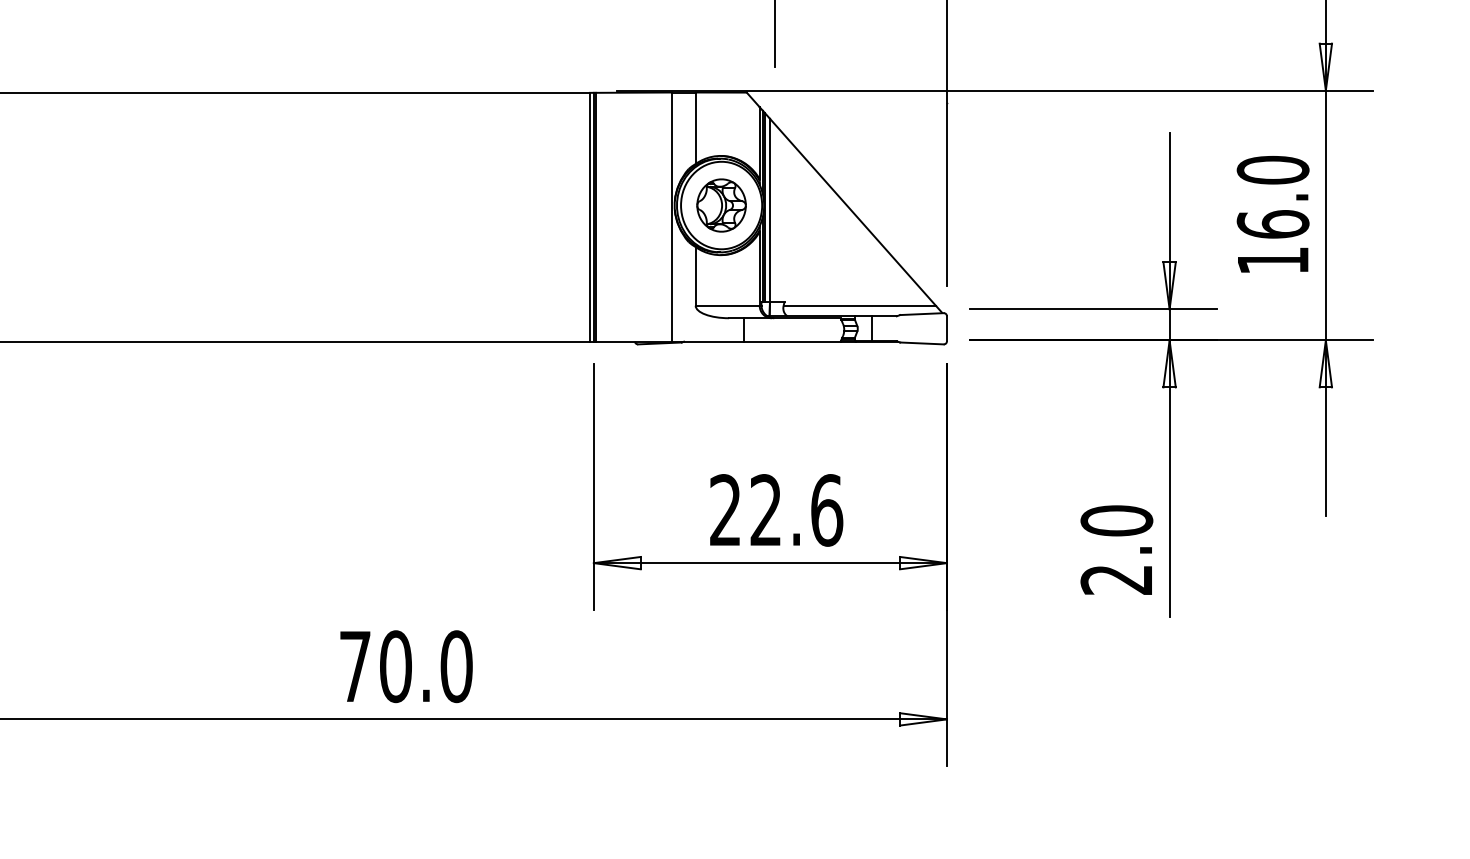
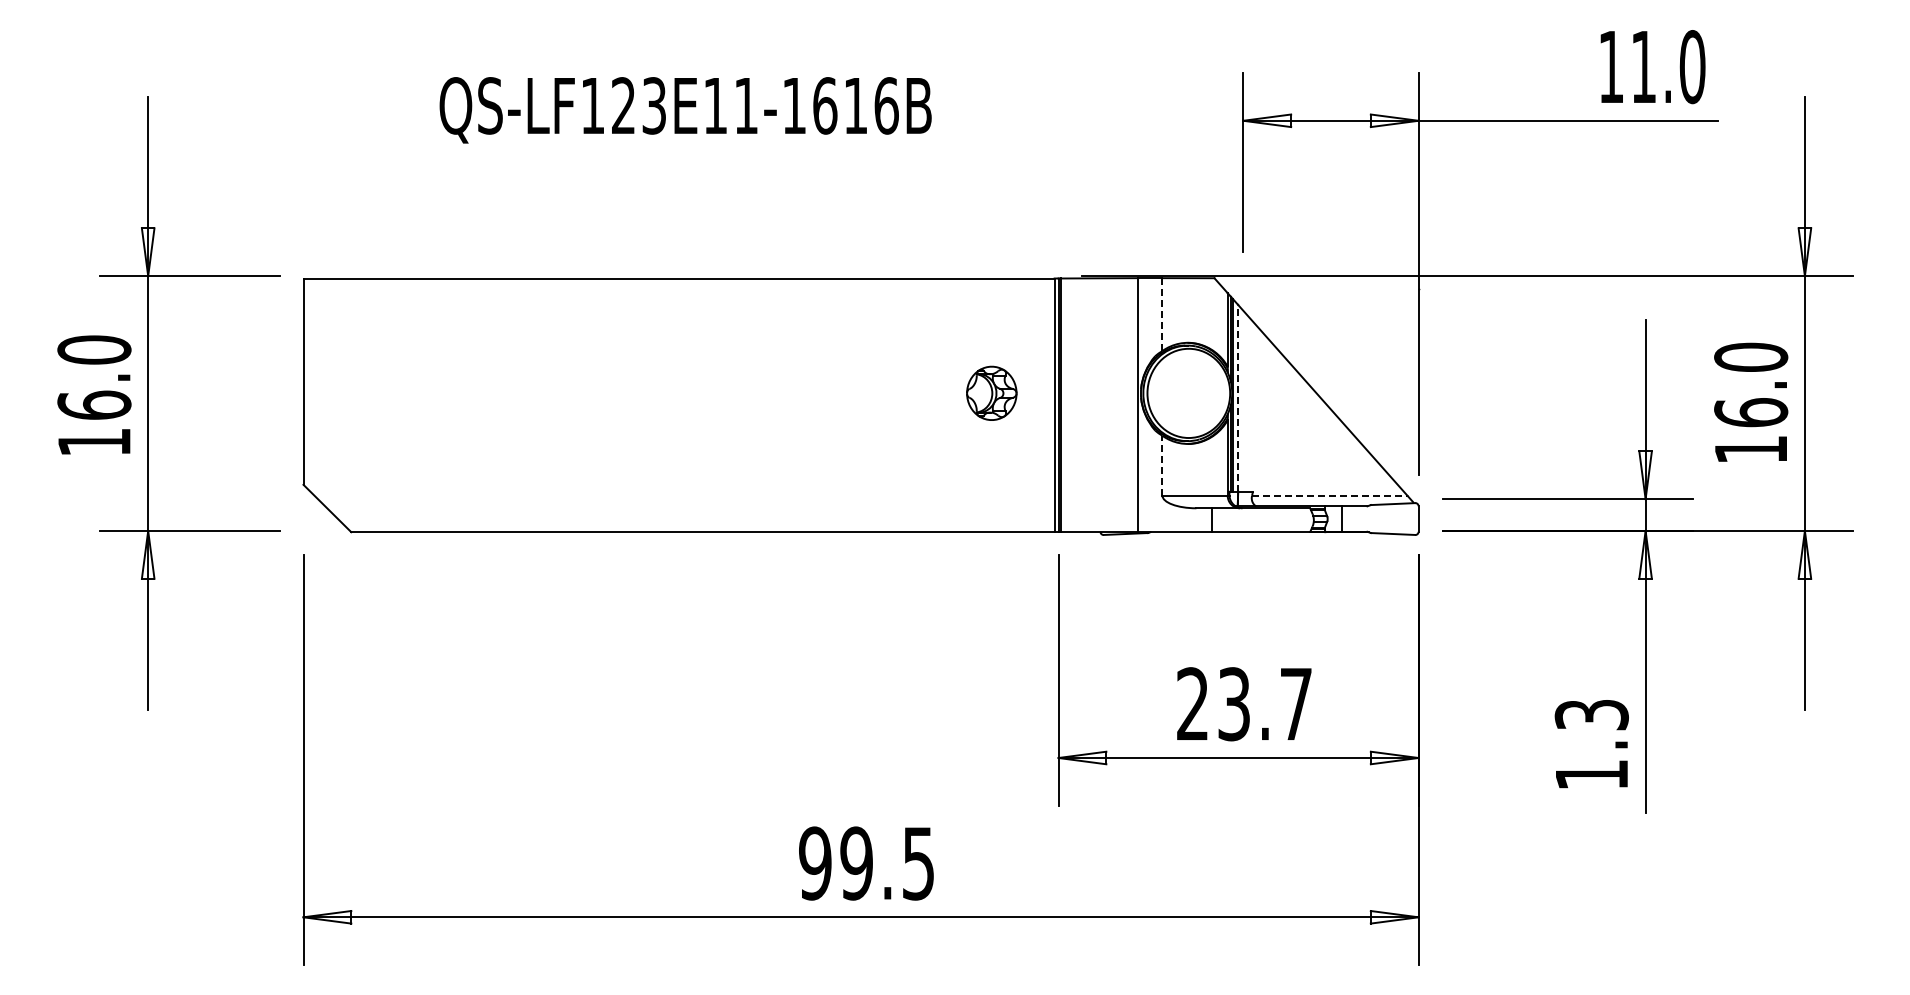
line: (695, 128) -> (1162, 314), solid -> dashed
part: (721, 204) -> (991, 392), moved
line: (770, 209) -> (1238, 397), solid -> dashed
line: (695, 276) -> (1162, 465), solid -> dashed
line: (859, 305) -> (1329, 495), solid -> dashed
text: (796, 510) -> (1265, 704), 22.6 -> 23.7
text: (1116, 549) -> (1591, 744), 2.0 -> 1.3
text: (406, 666) -> (867, 863), 70.0 -> 99.5

